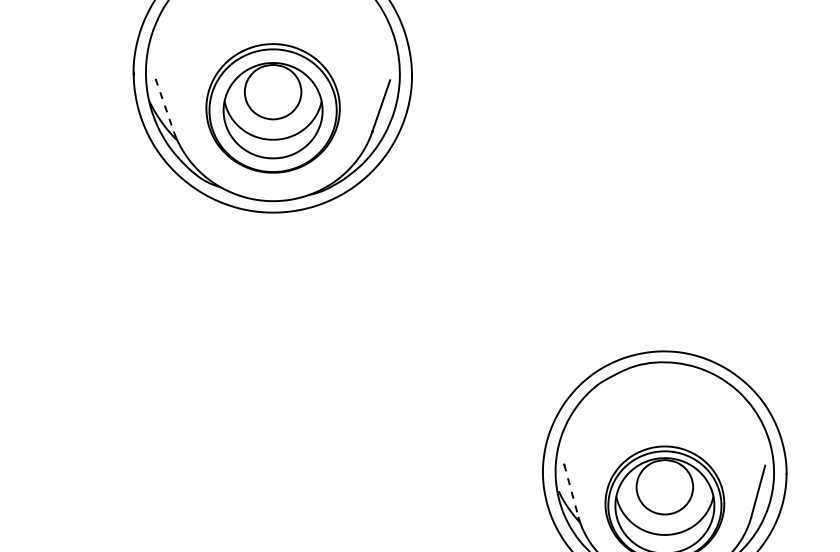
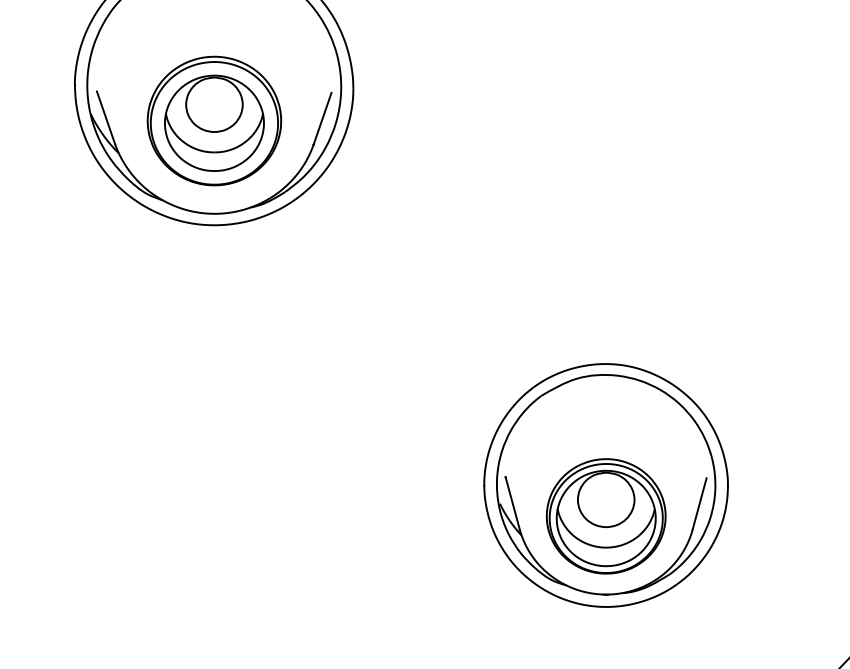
line: (165, 104) -> (106, 117), dashed -> solid
line: (571, 490) -> (512, 503), dashed -> solid

